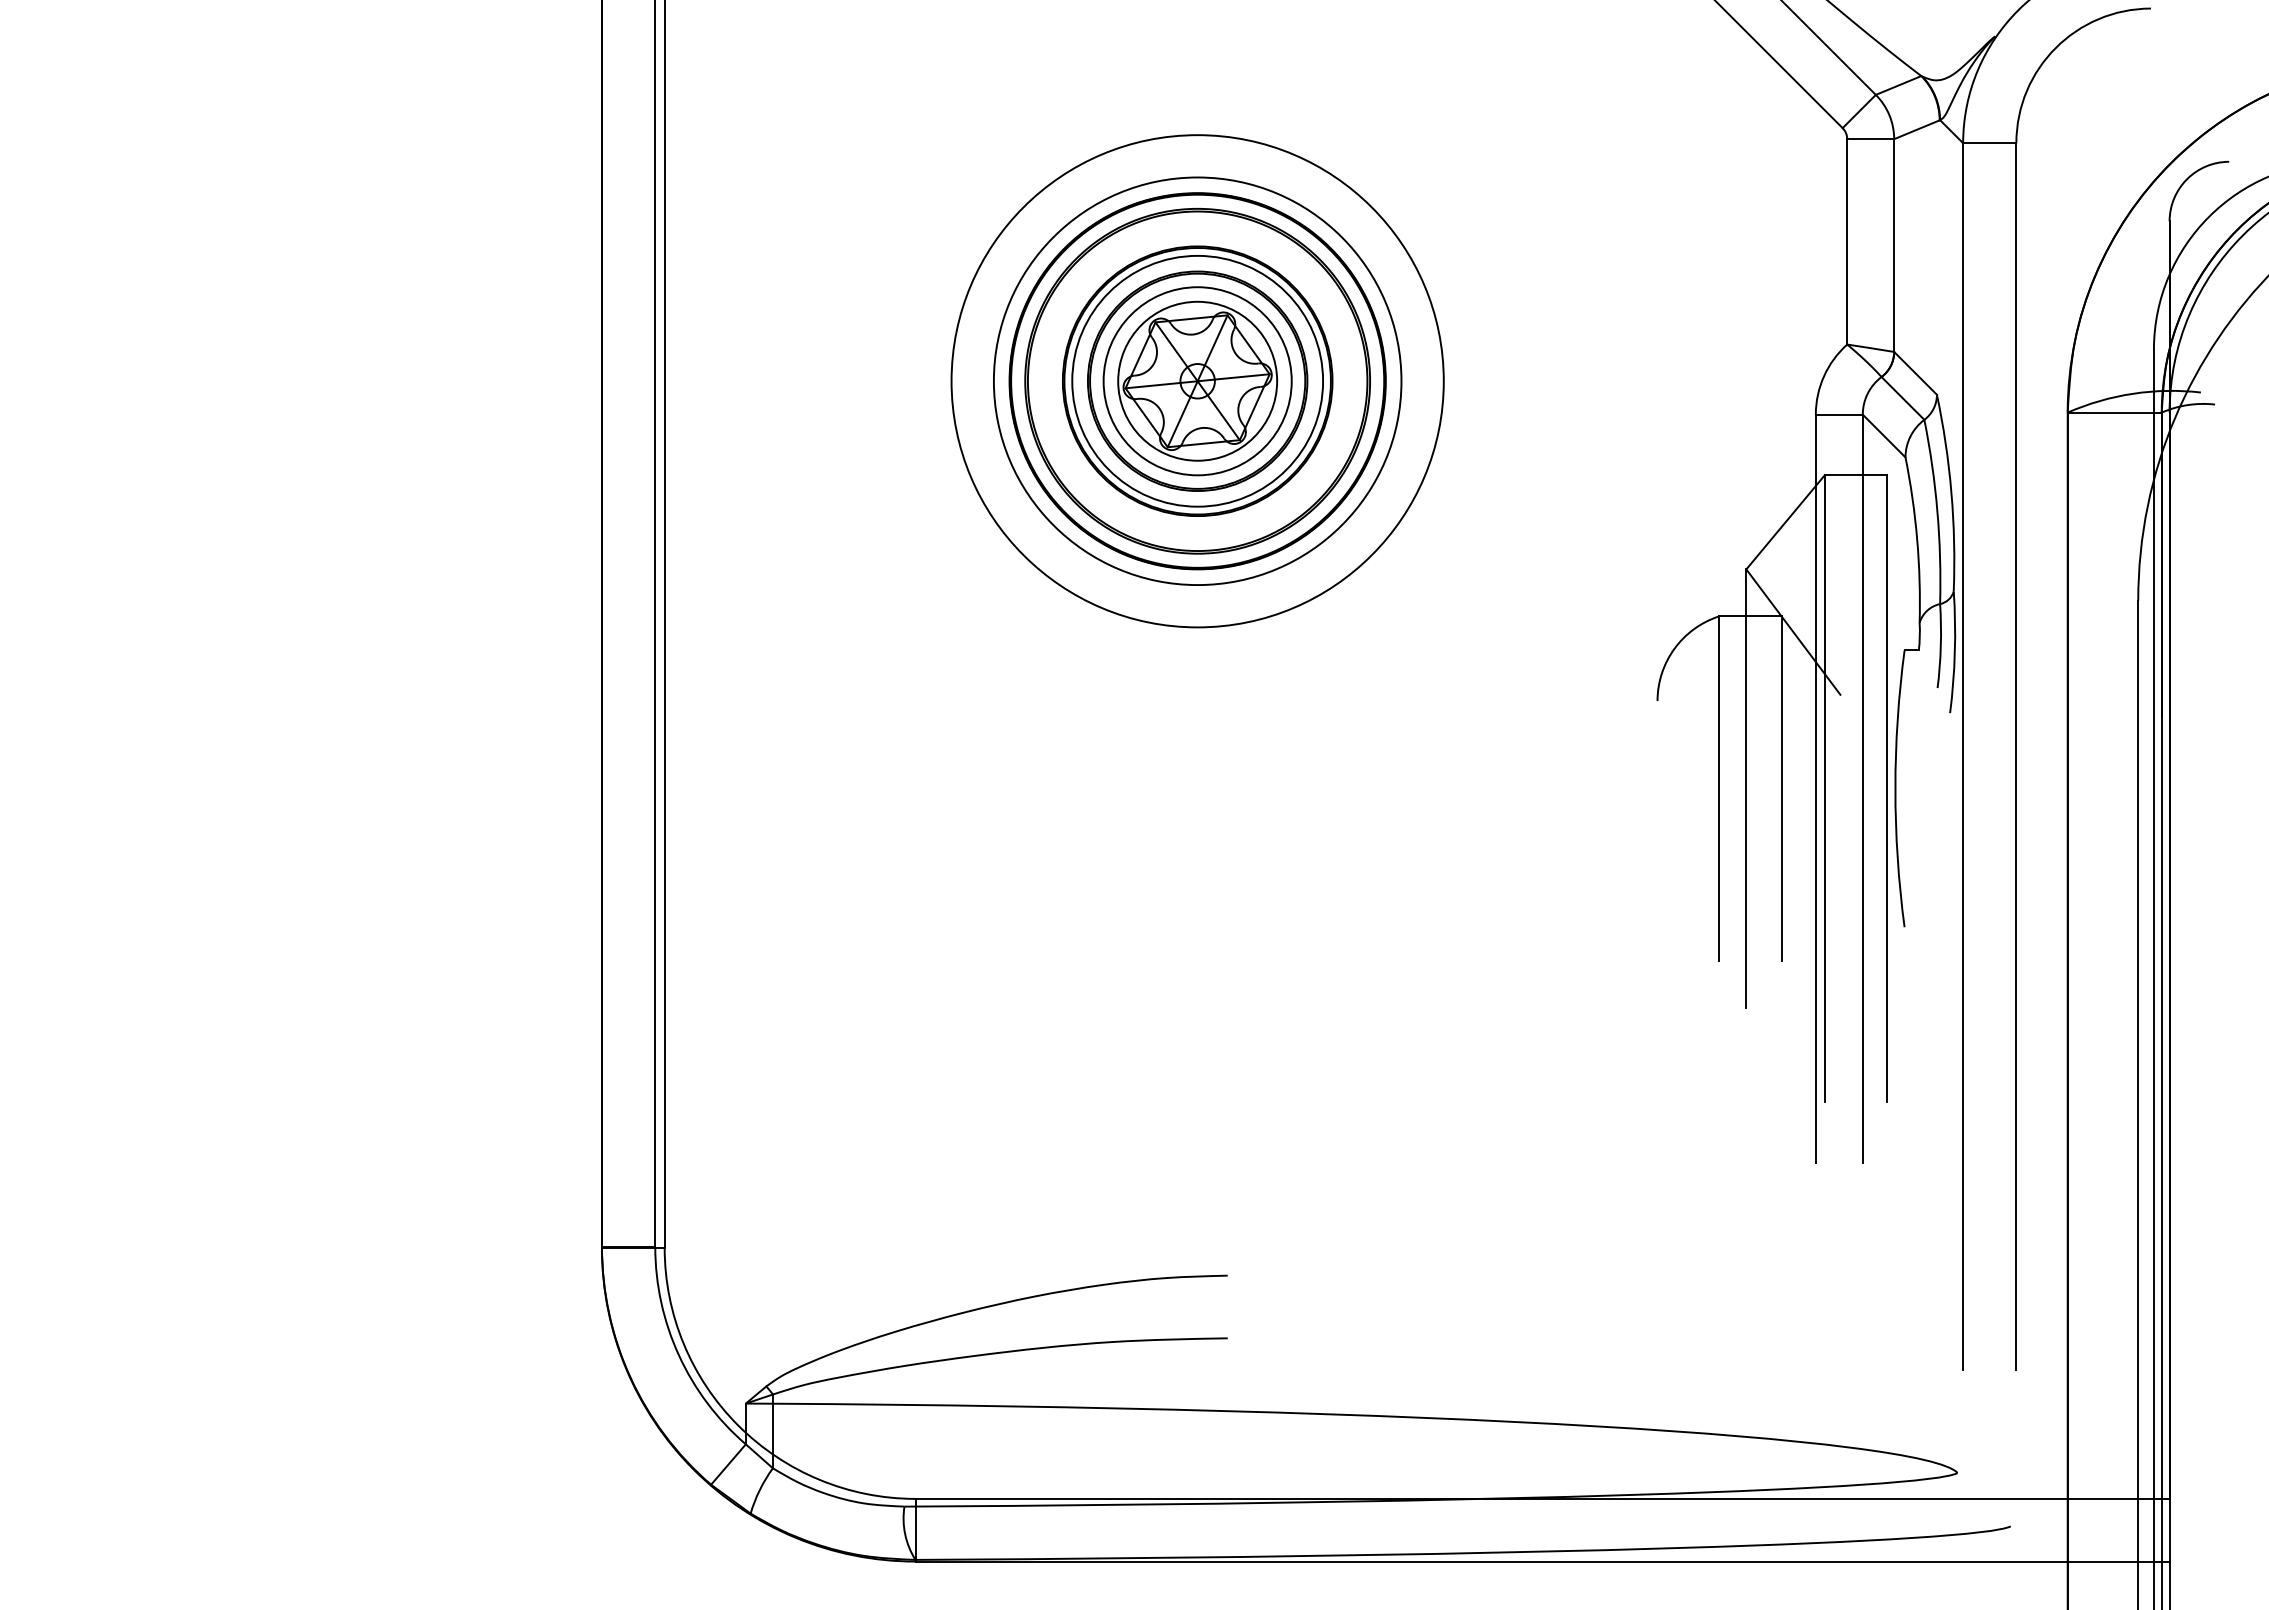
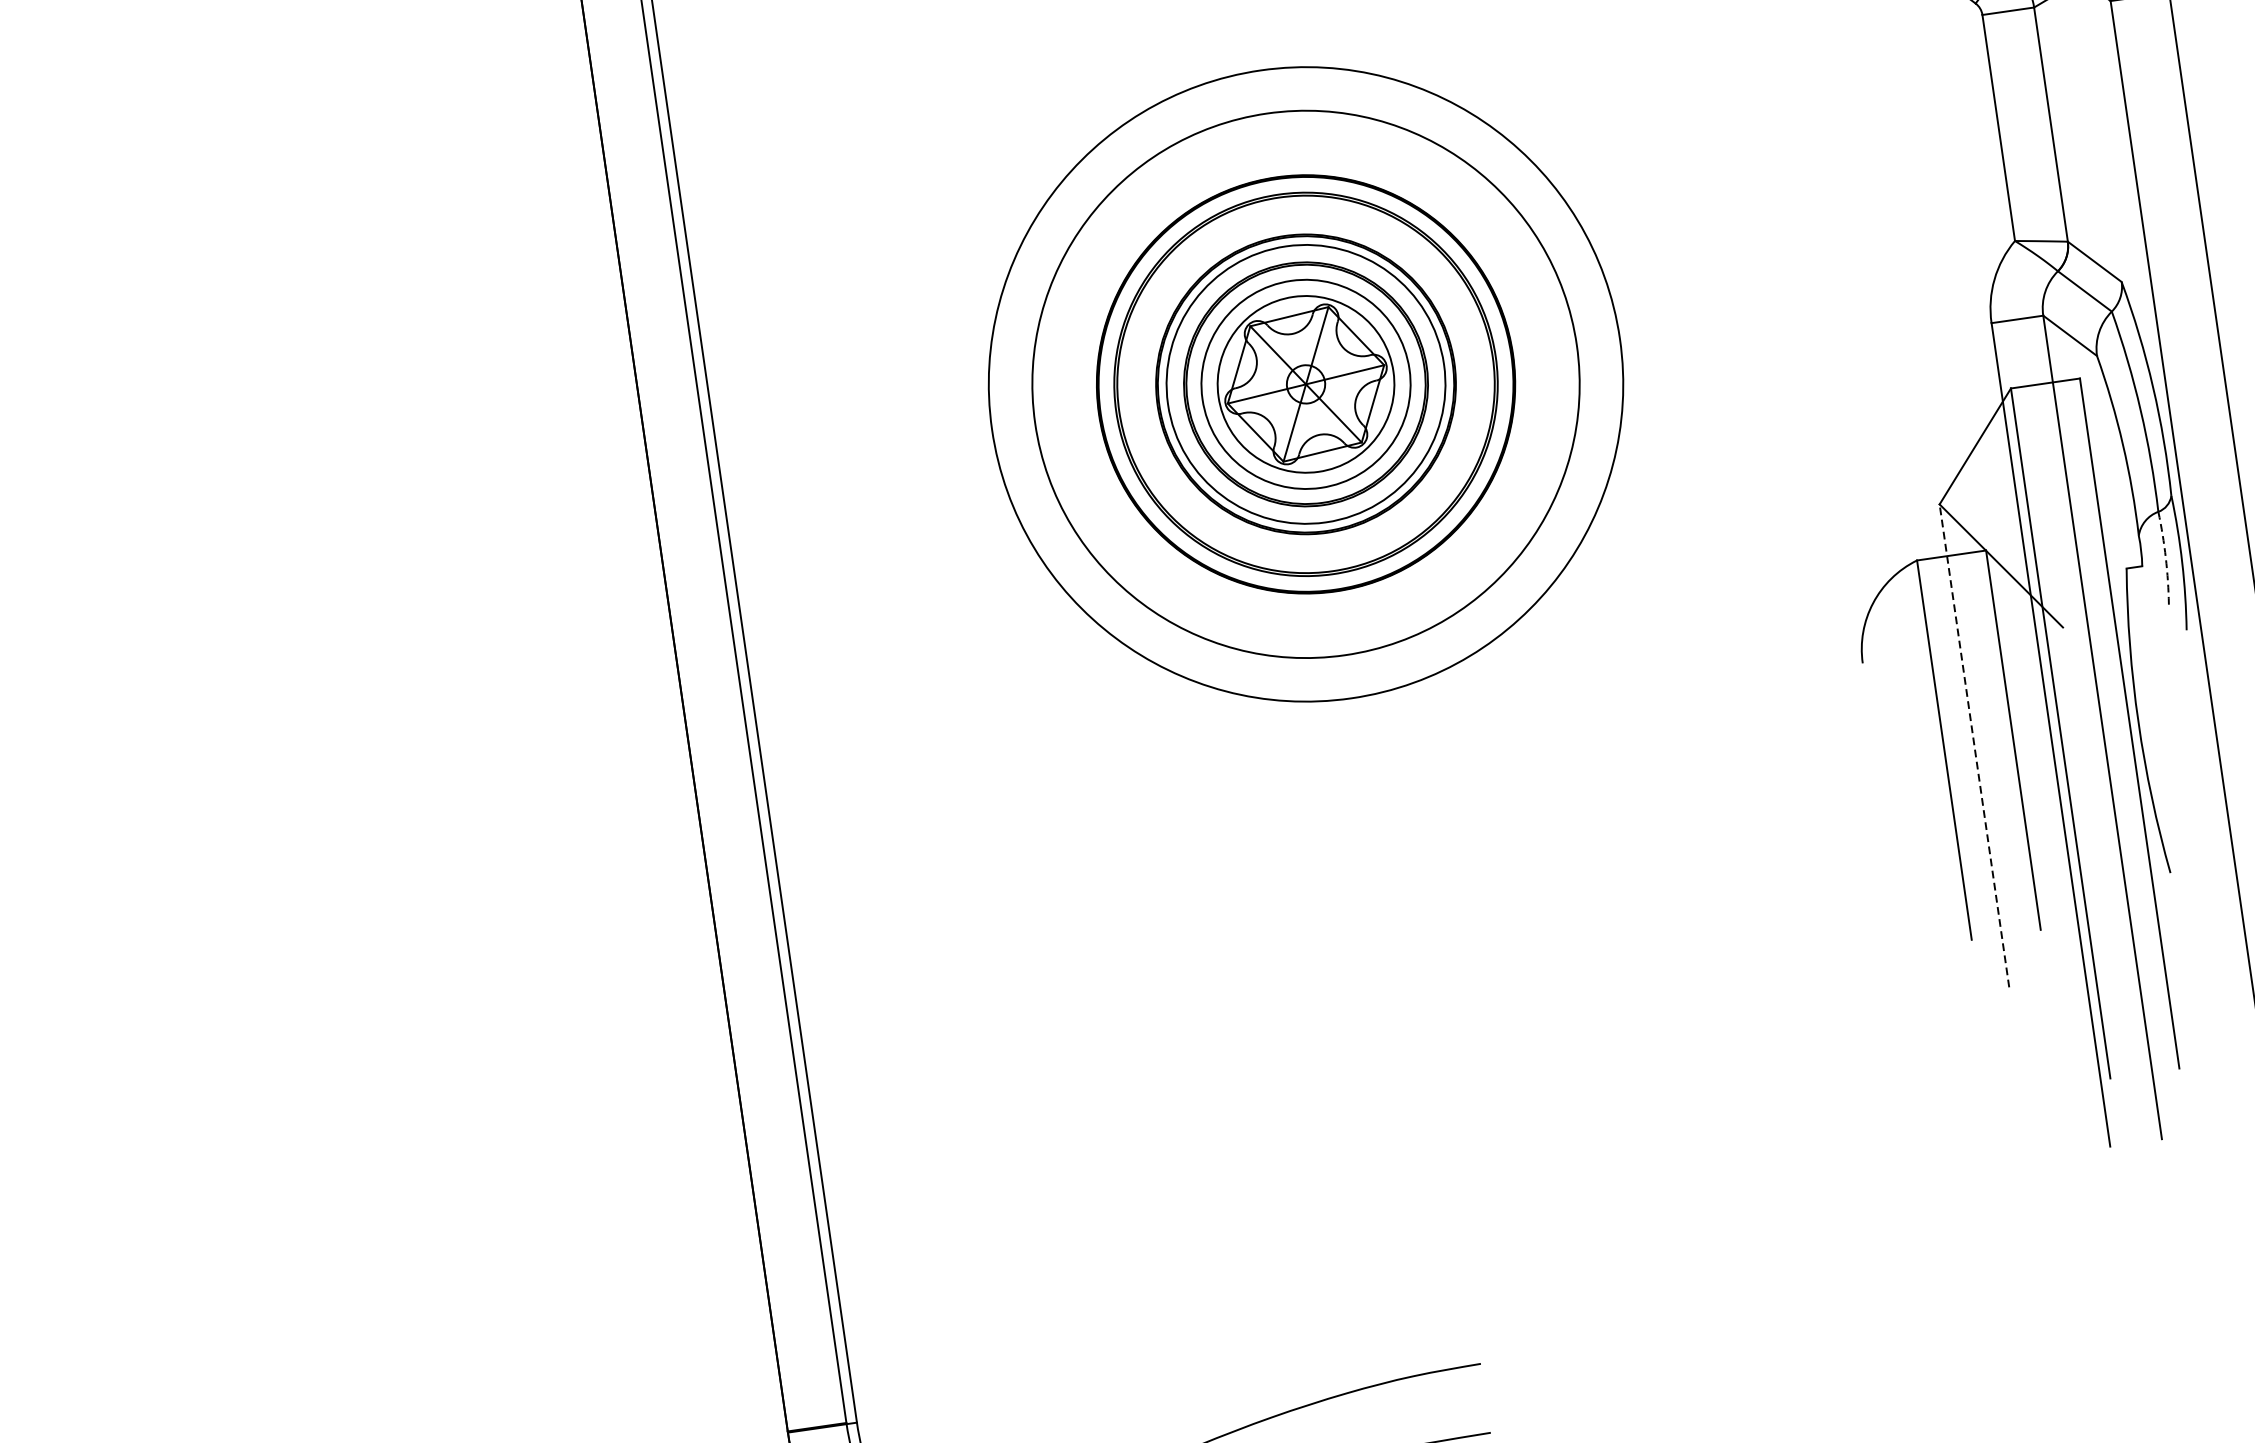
circle: (1197, 381) -> (1305, 384), size x1.4
arc: (1940, 646) -> (2165, 558), solid -> dashed
line: (1746, 788) -> (1974, 745), solid -> dashed

